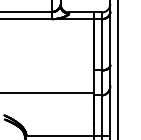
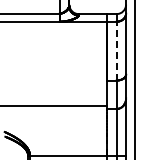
line: (101, 44) -> (116, 50), solid -> dashed

